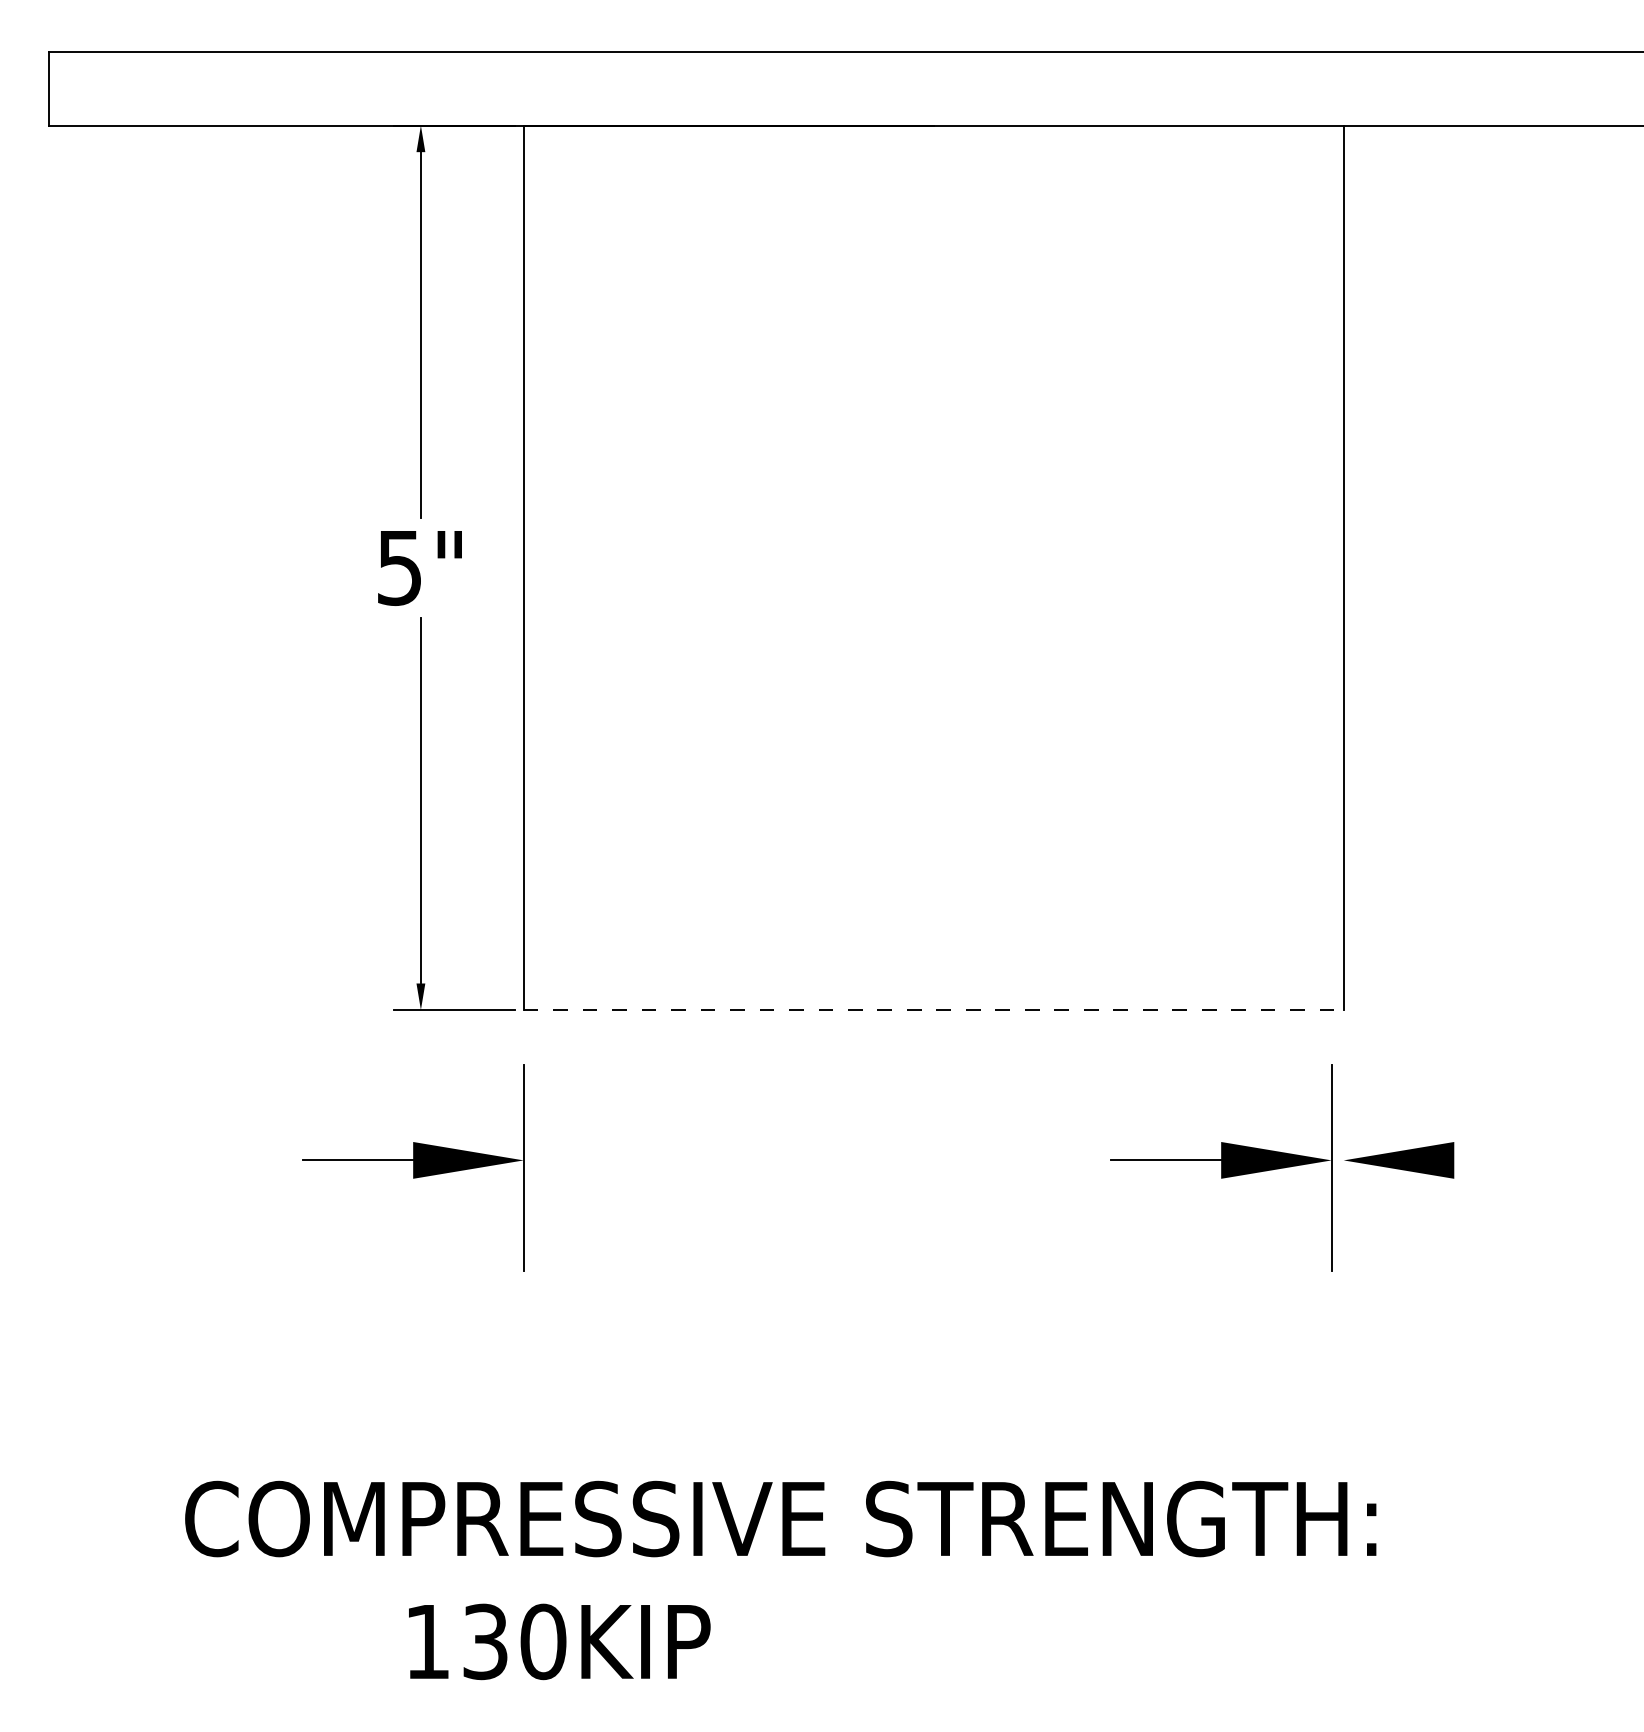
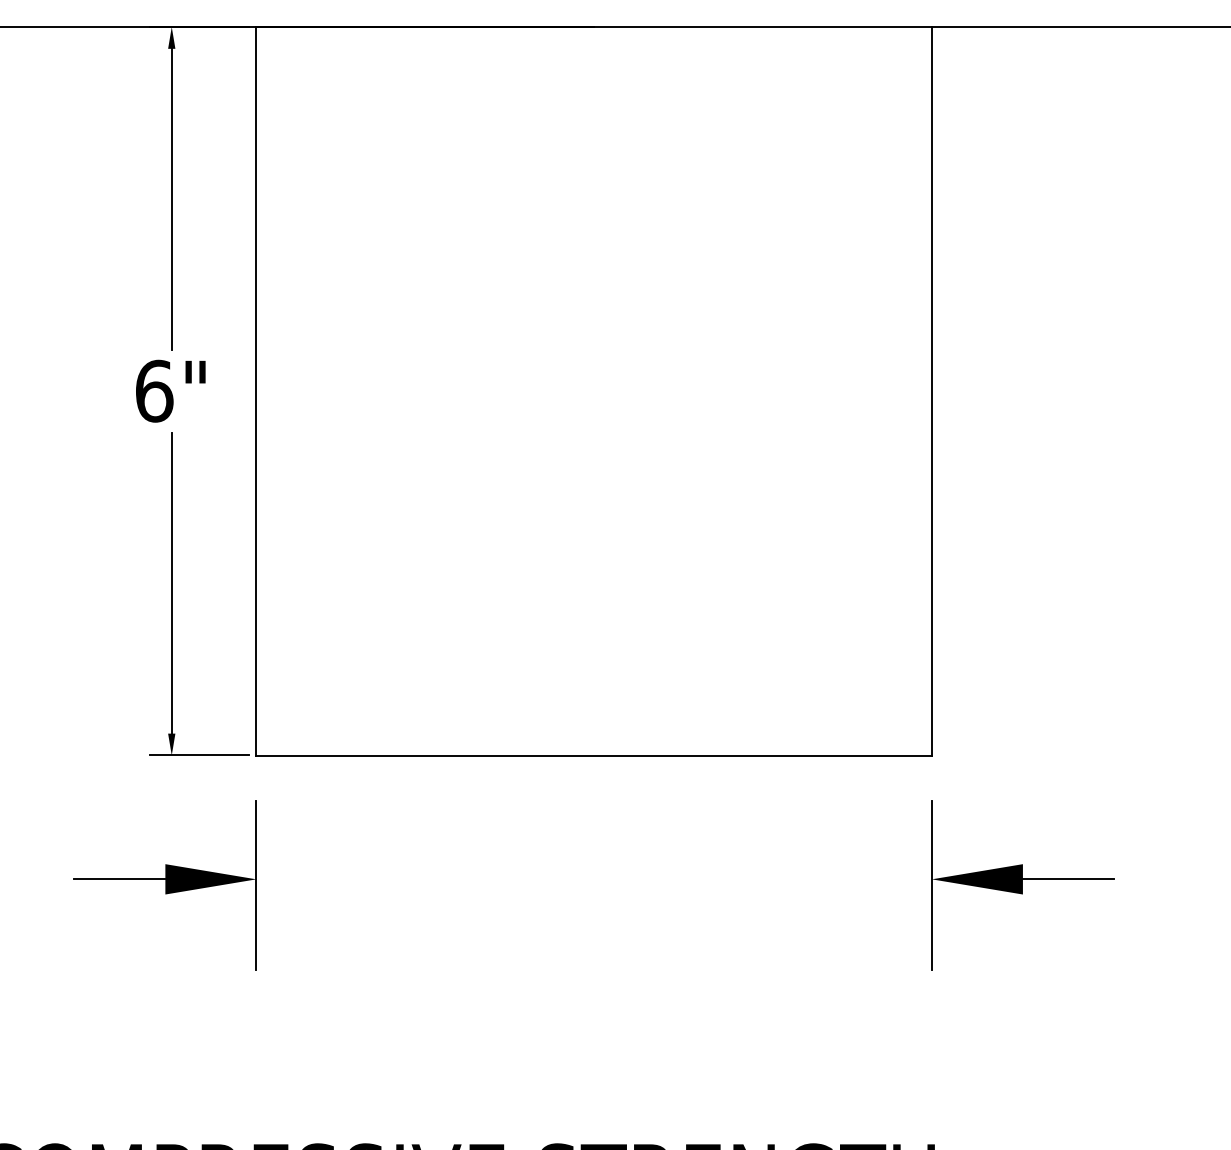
text: (400, 567) -> (154, 390), 5" -> 6"
line: (934, 1010) -> (594, 755), dashed -> solid
line: (1509, 1160) -> (1068, 879), added
part: (1221, 1167) -> (831, 885), removed
line: (1343, 1167) -> (931, 885), added

